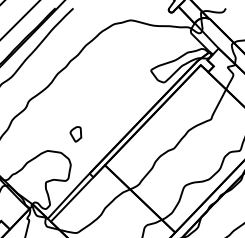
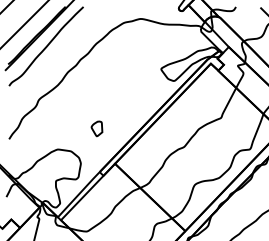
part: (75, 133) -> (96, 128), moved

